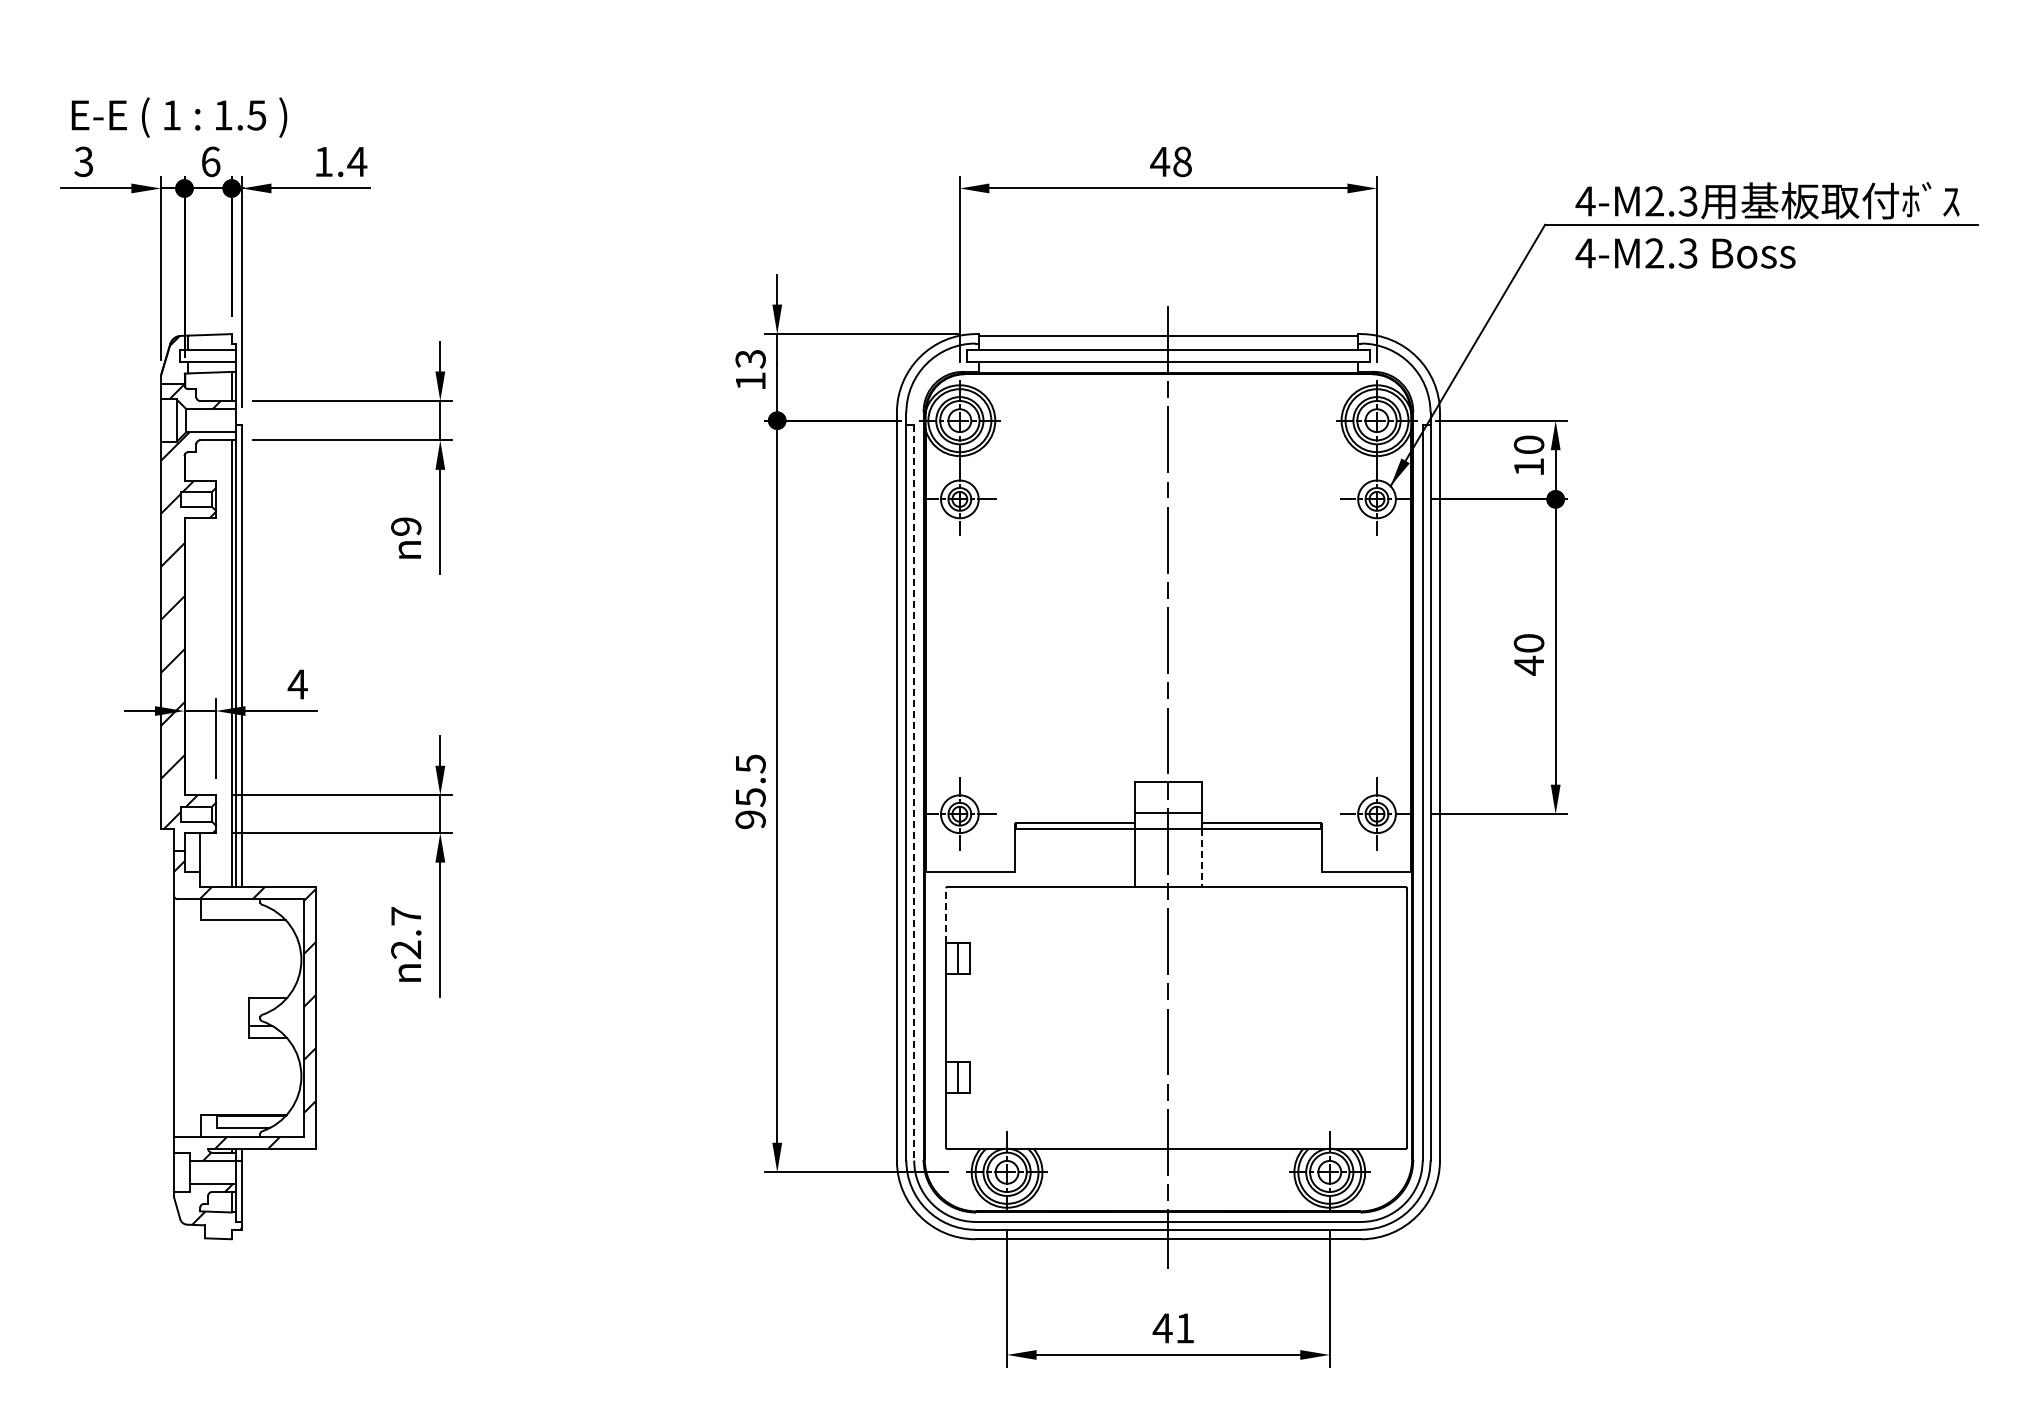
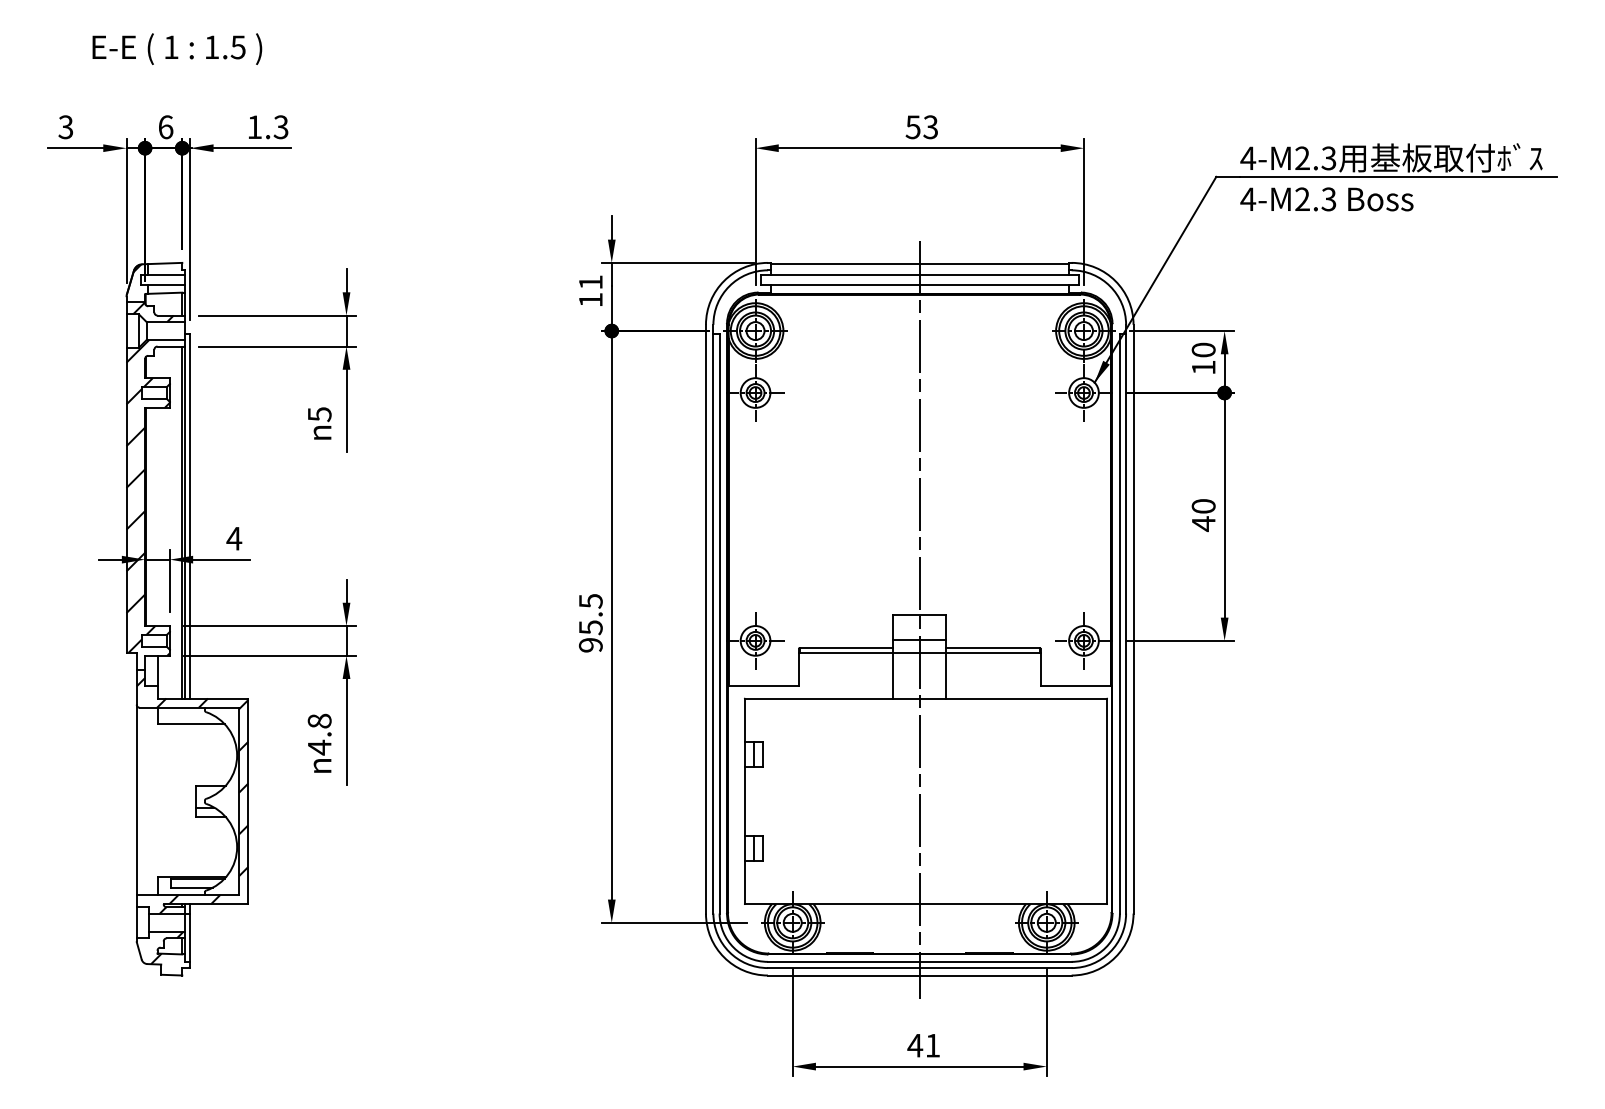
text: (179, 117) -> (177, 49), moved
text: (357, 161) -> (281, 126), 1.4 -> 1.3
text: (1170, 161) -> (921, 126), 48 -> 53
text: (750, 359) -> (590, 282), 13 -> 11
text: (406, 526) -> (319, 414), 9 -> 5
line: (914, 792) -> (719, 623), dashed -> solid
line: (1201, 858) -> (945, 675), dashed -> solid
line: (946, 915) -> (745, 720), dashed -> solid
text: (406, 933) -> (319, 734), 2.7 -> 4.8

